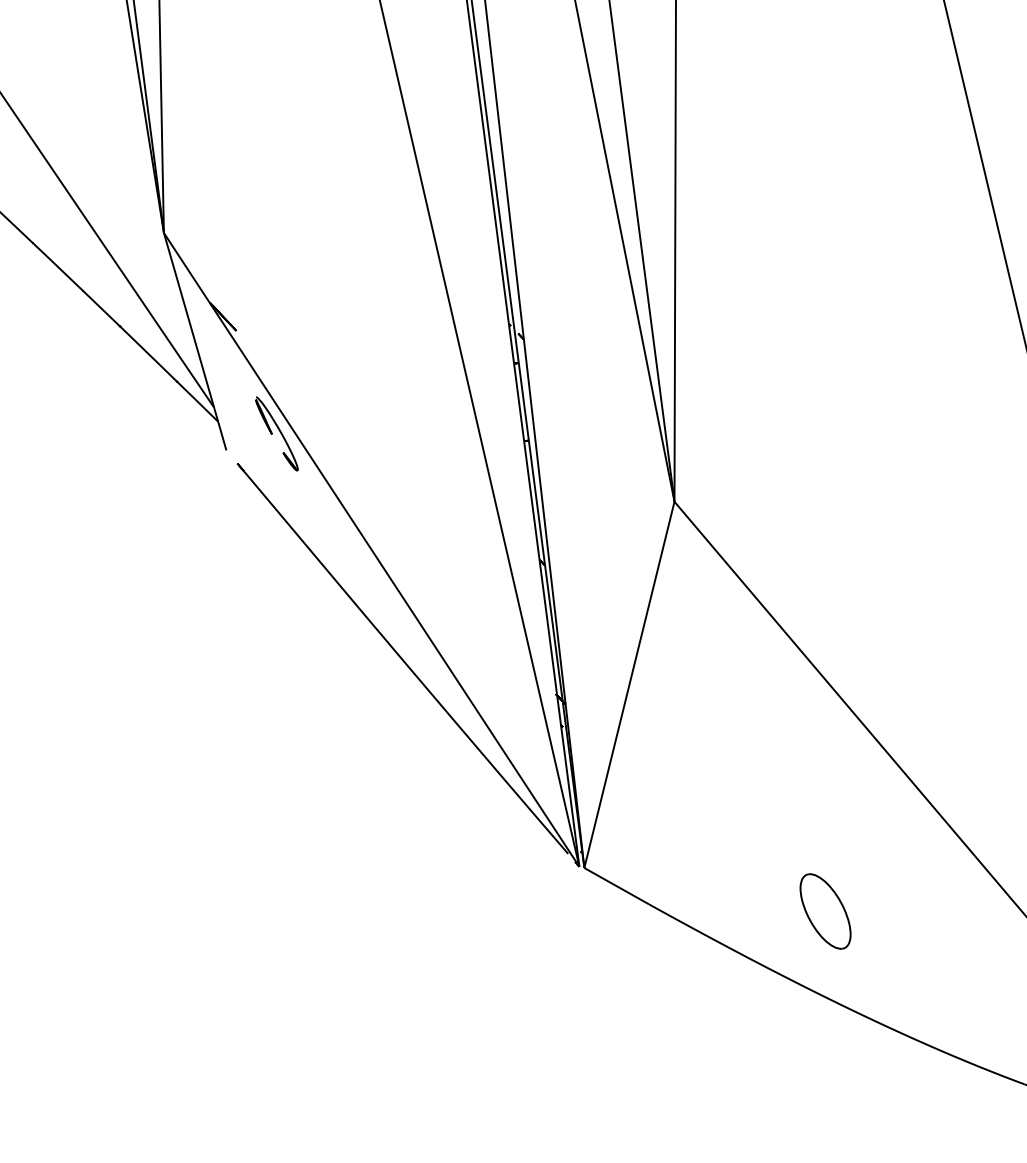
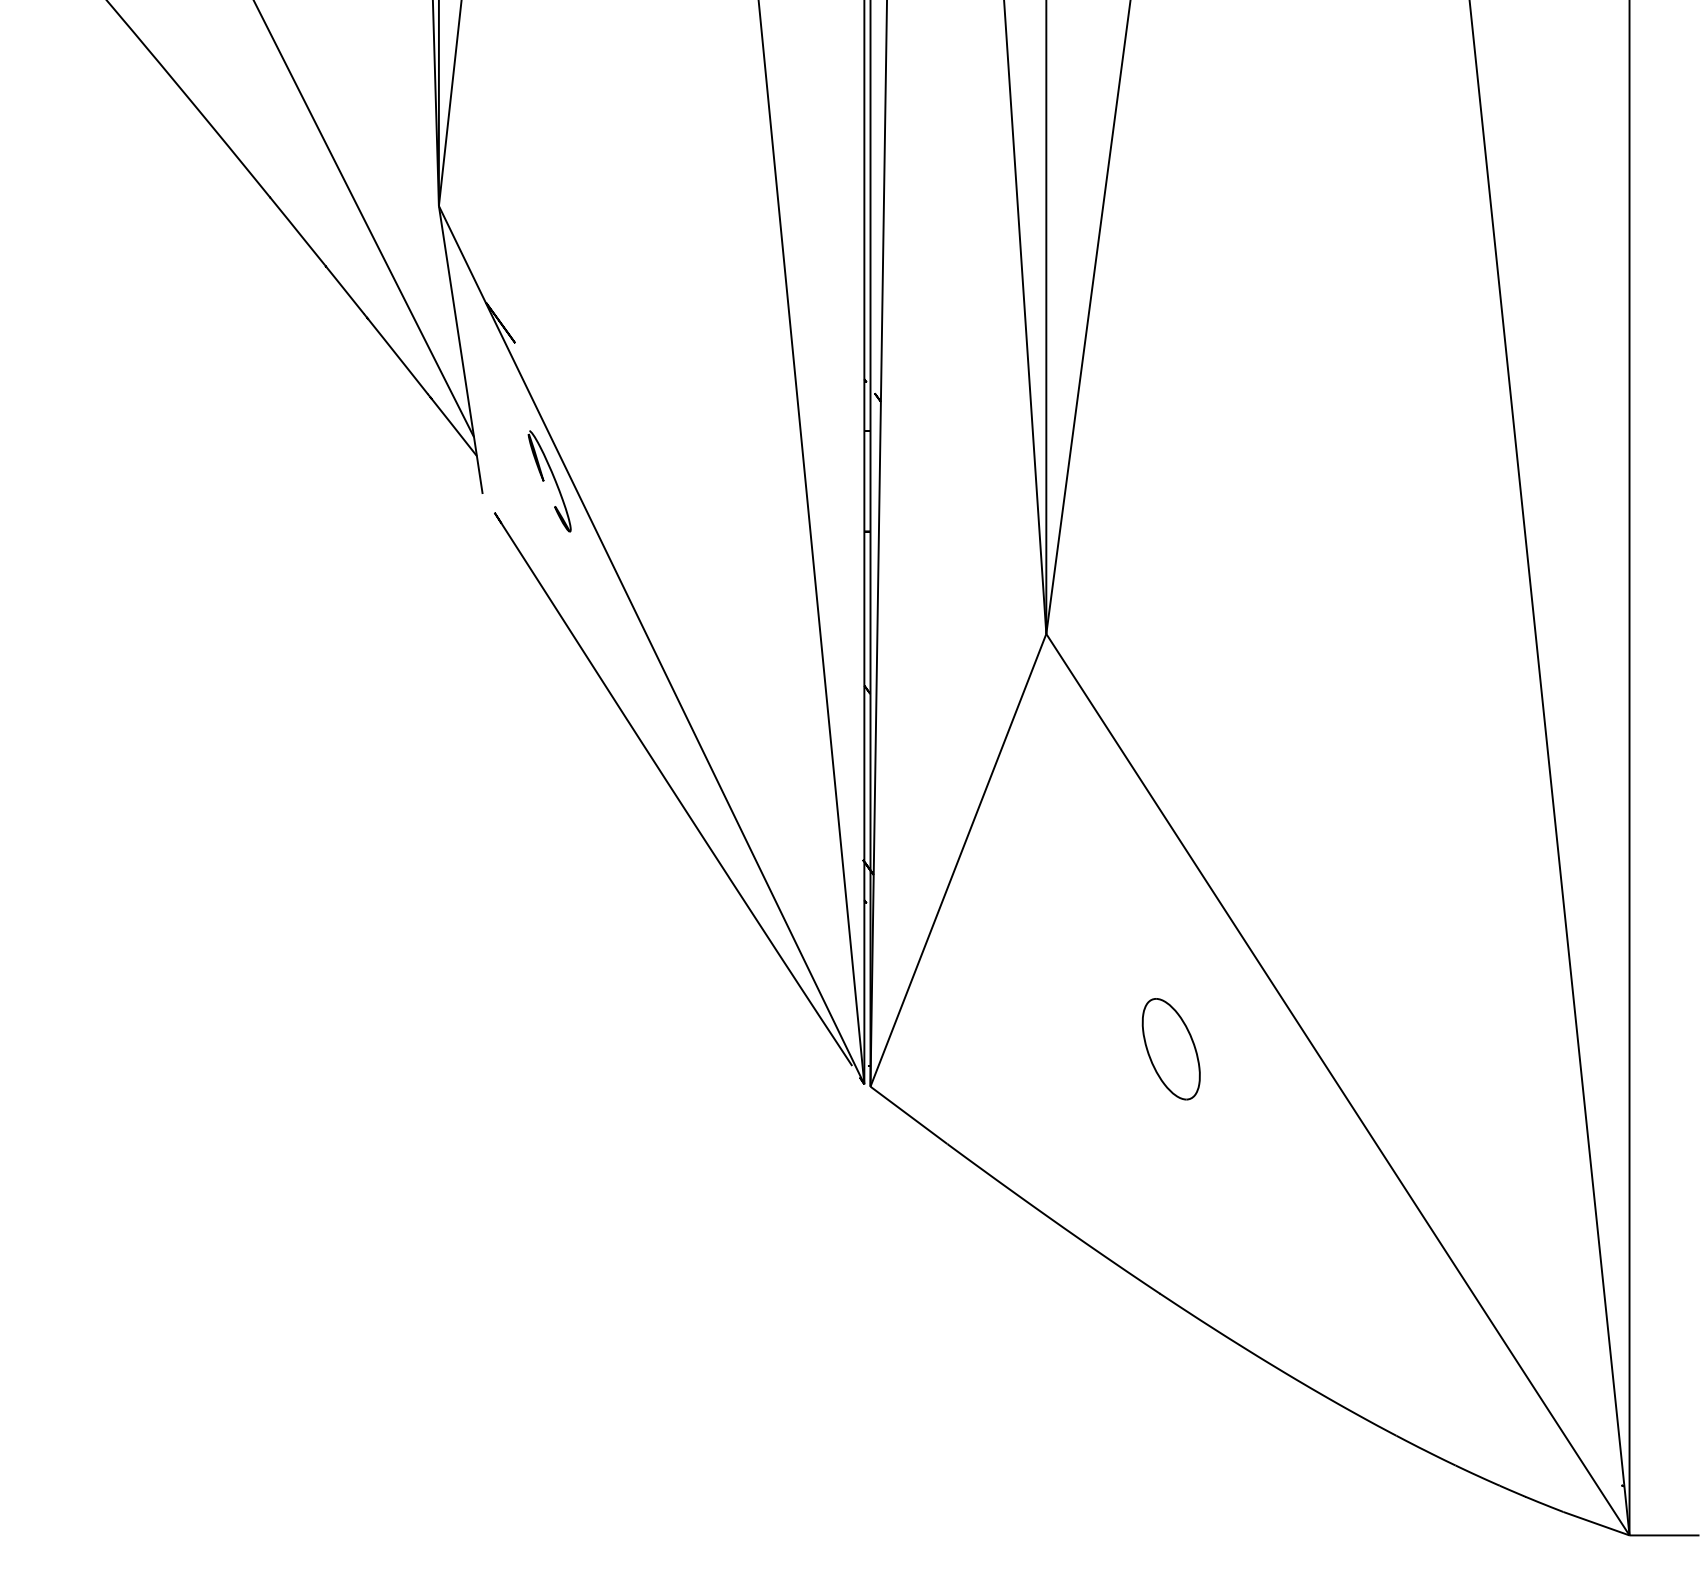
part: (824, 911) -> (1170, 1049), moved

